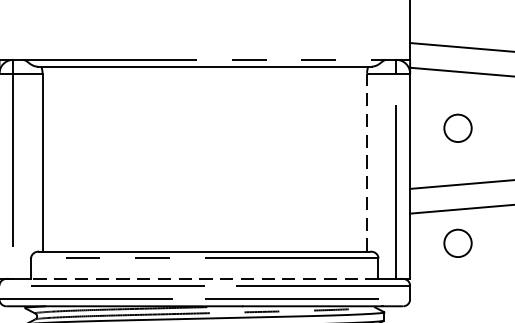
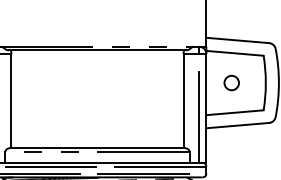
line: (367, 161) -> (183, 100), dashed -> solid
circle: (457, 242) -> (231, 143), removed
line: (202, 278) -> (96, 162), dashed -> solid

